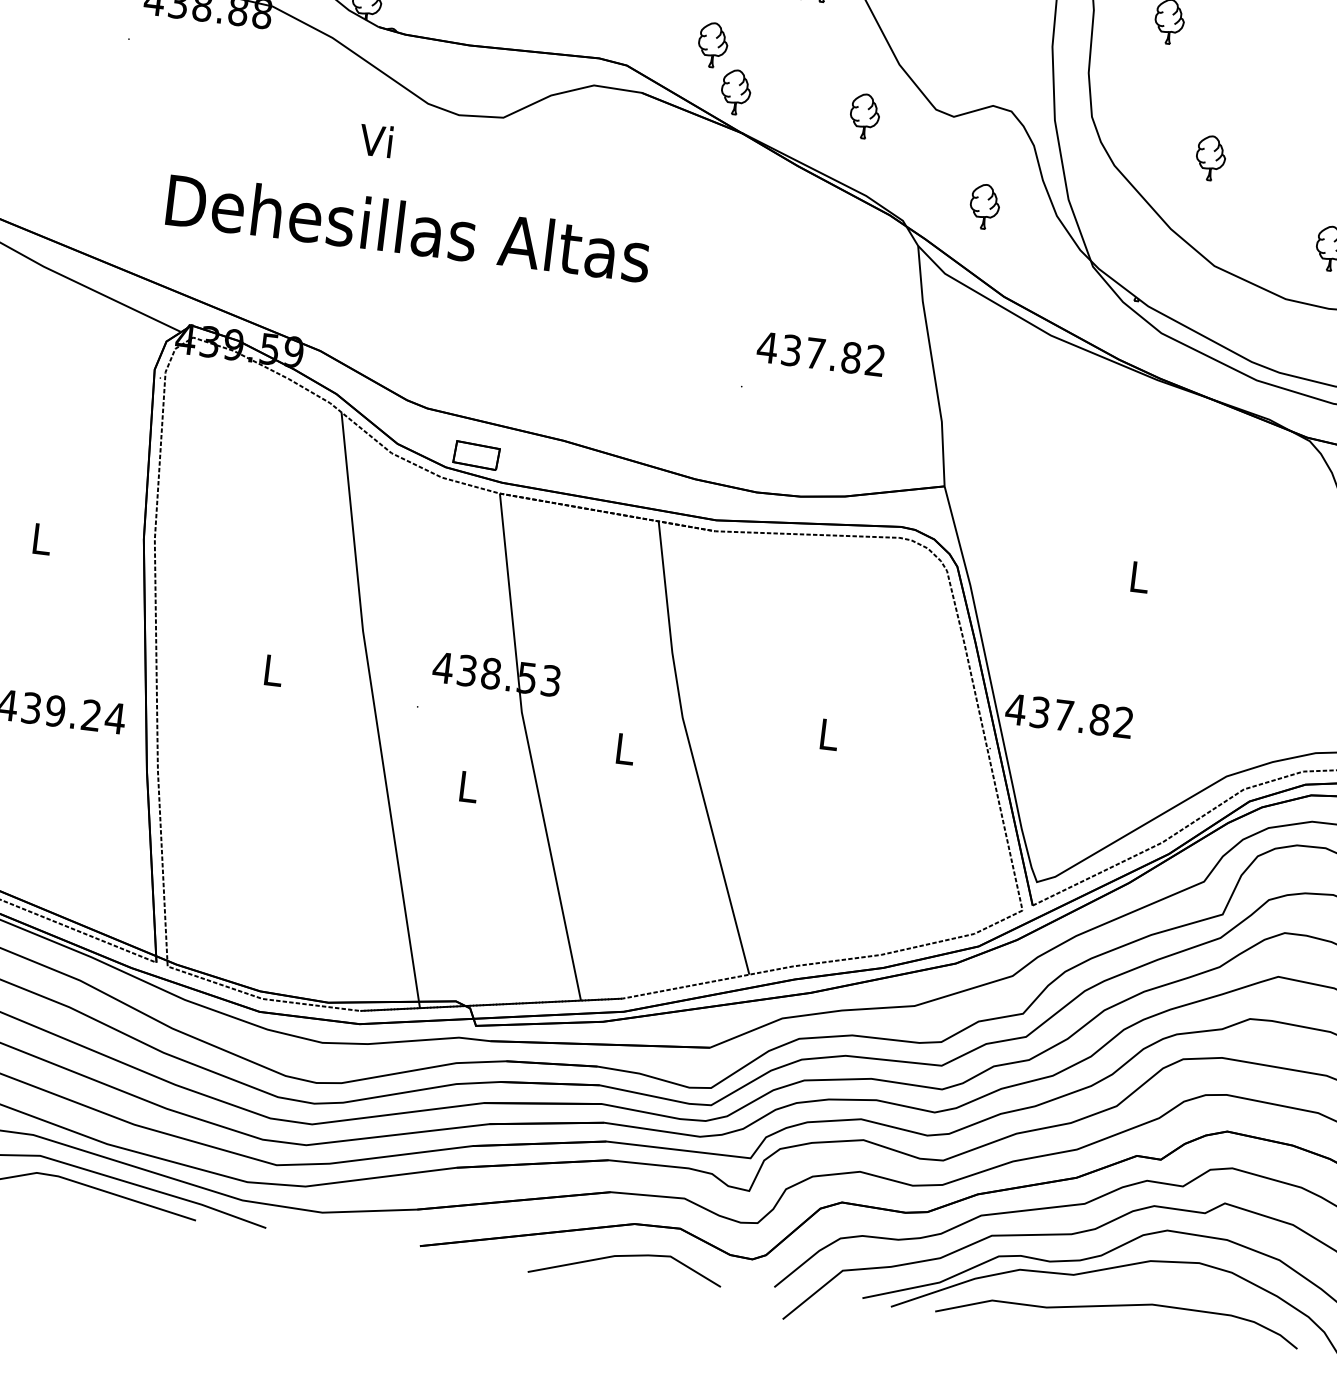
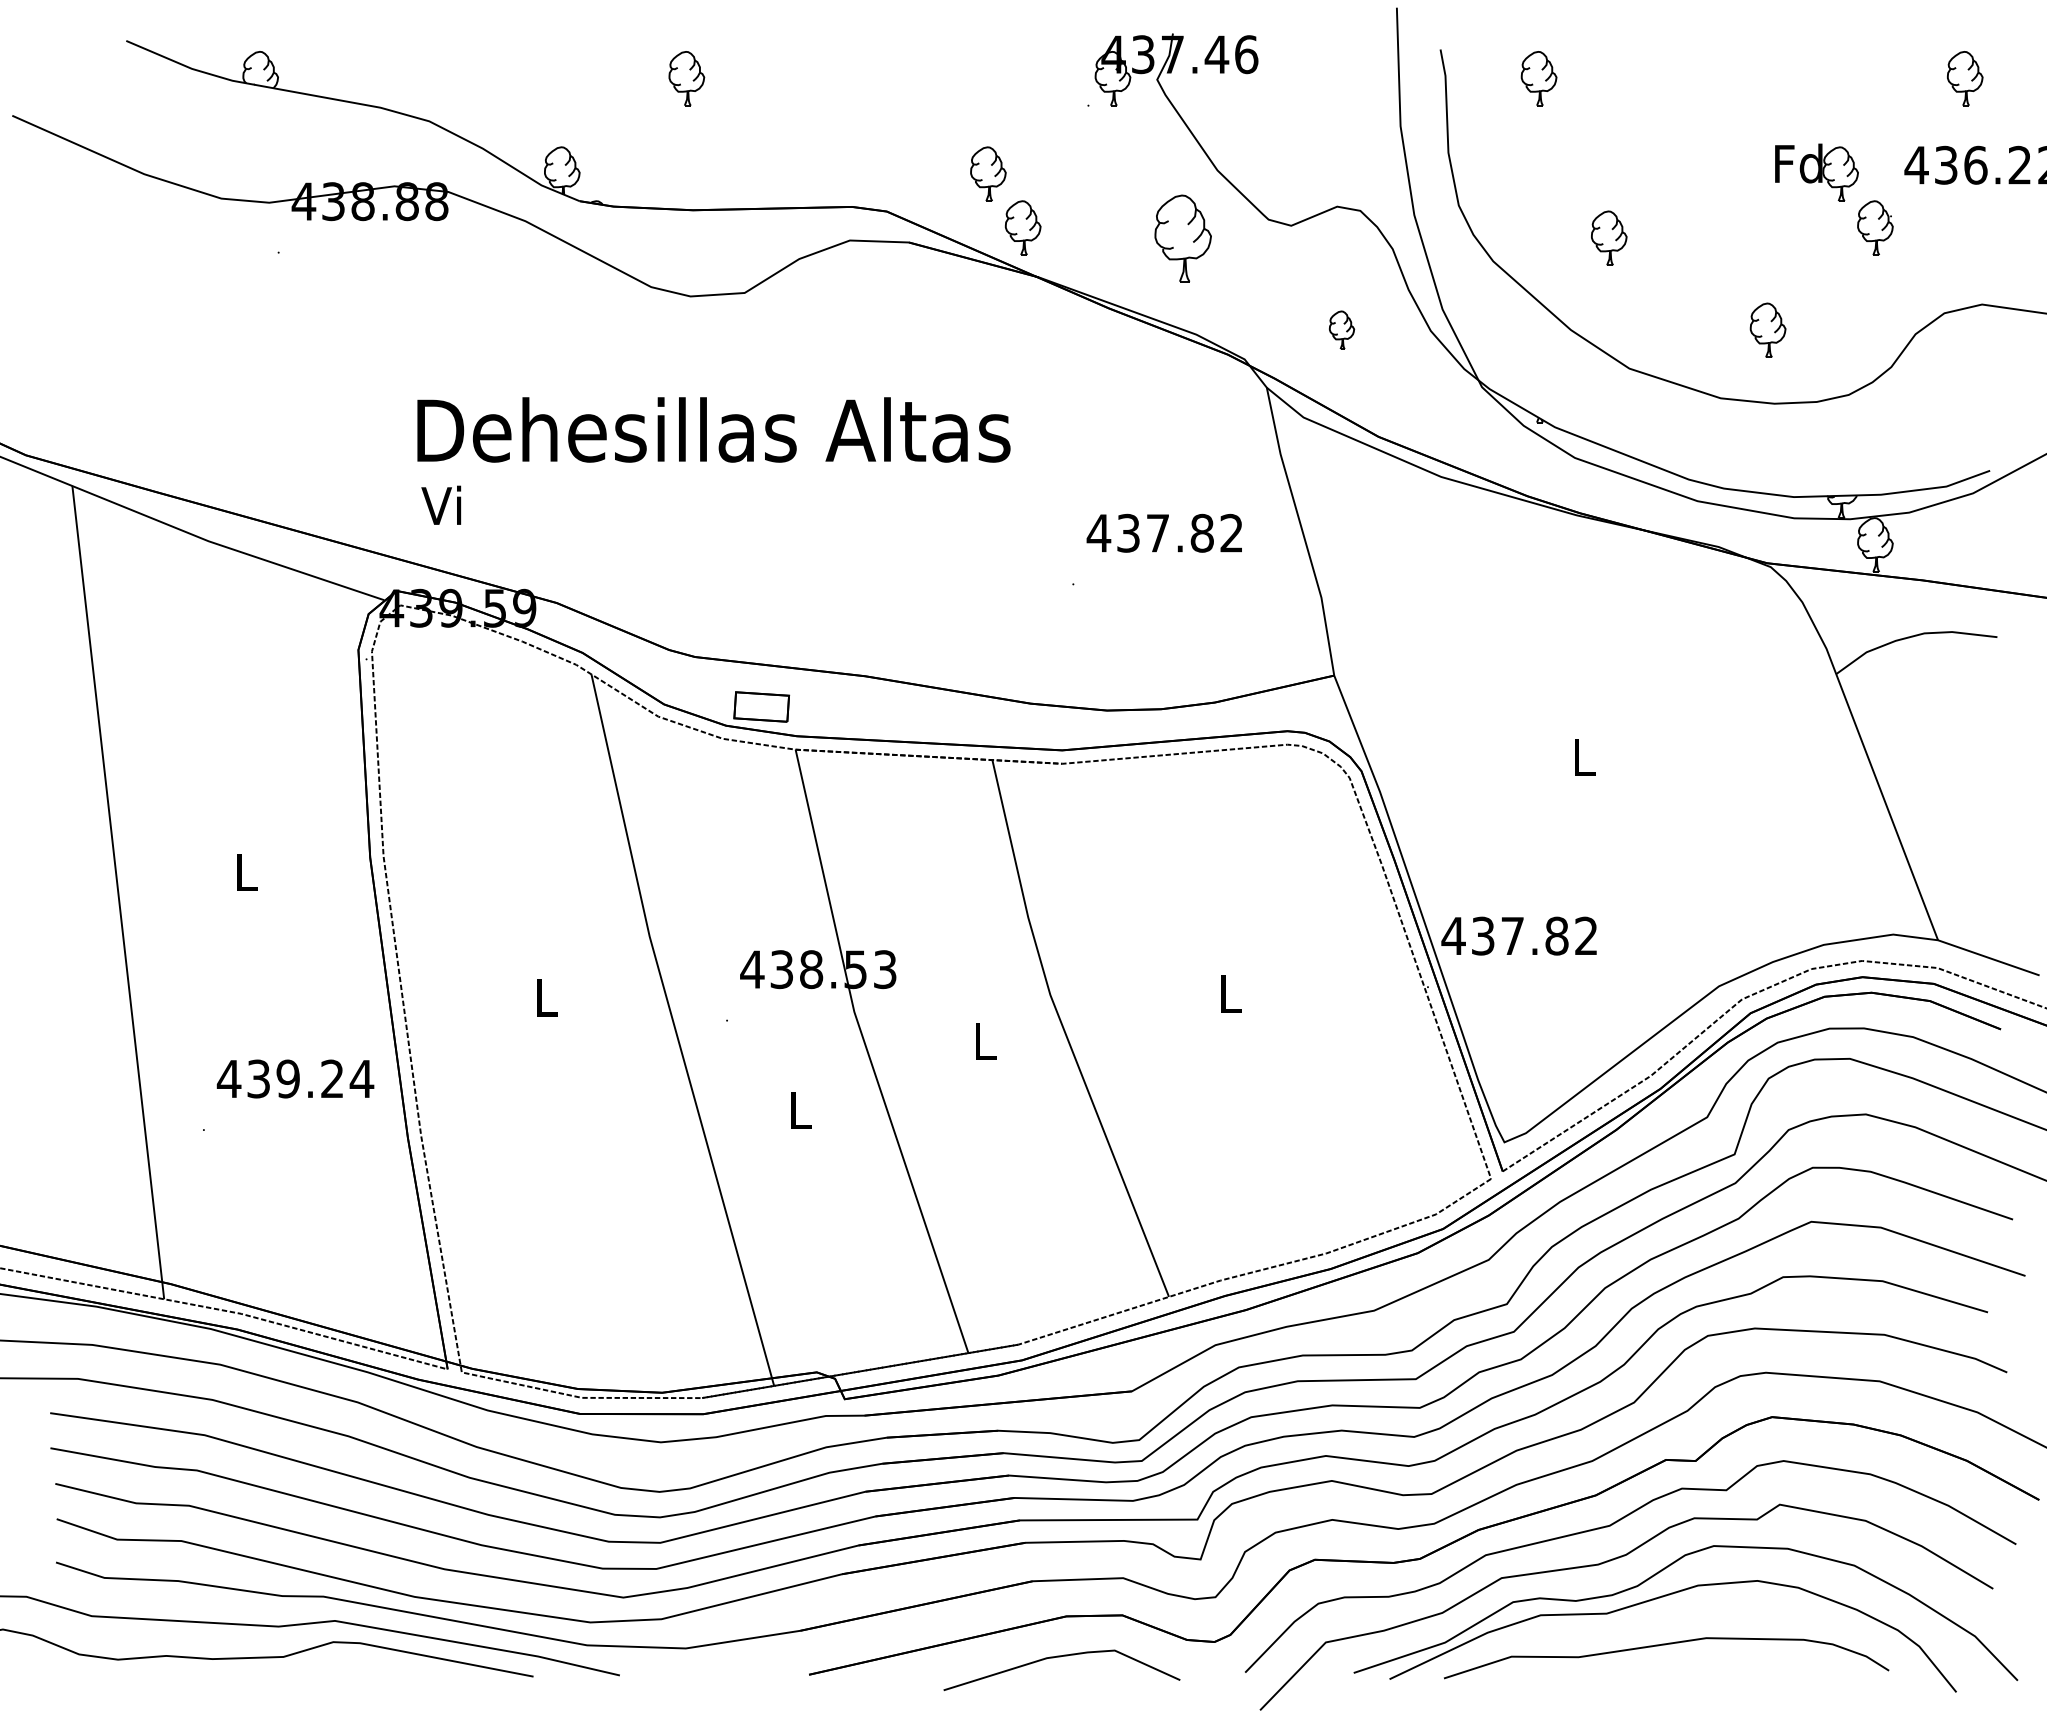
part: (864, 115) -> (1182, 237), size x1.6
text: (376, 139) -> (441, 504), moved
part: (984, 206) -> (1341, 329), size x0.7
text: (408, 227) -> (713, 429), moved

